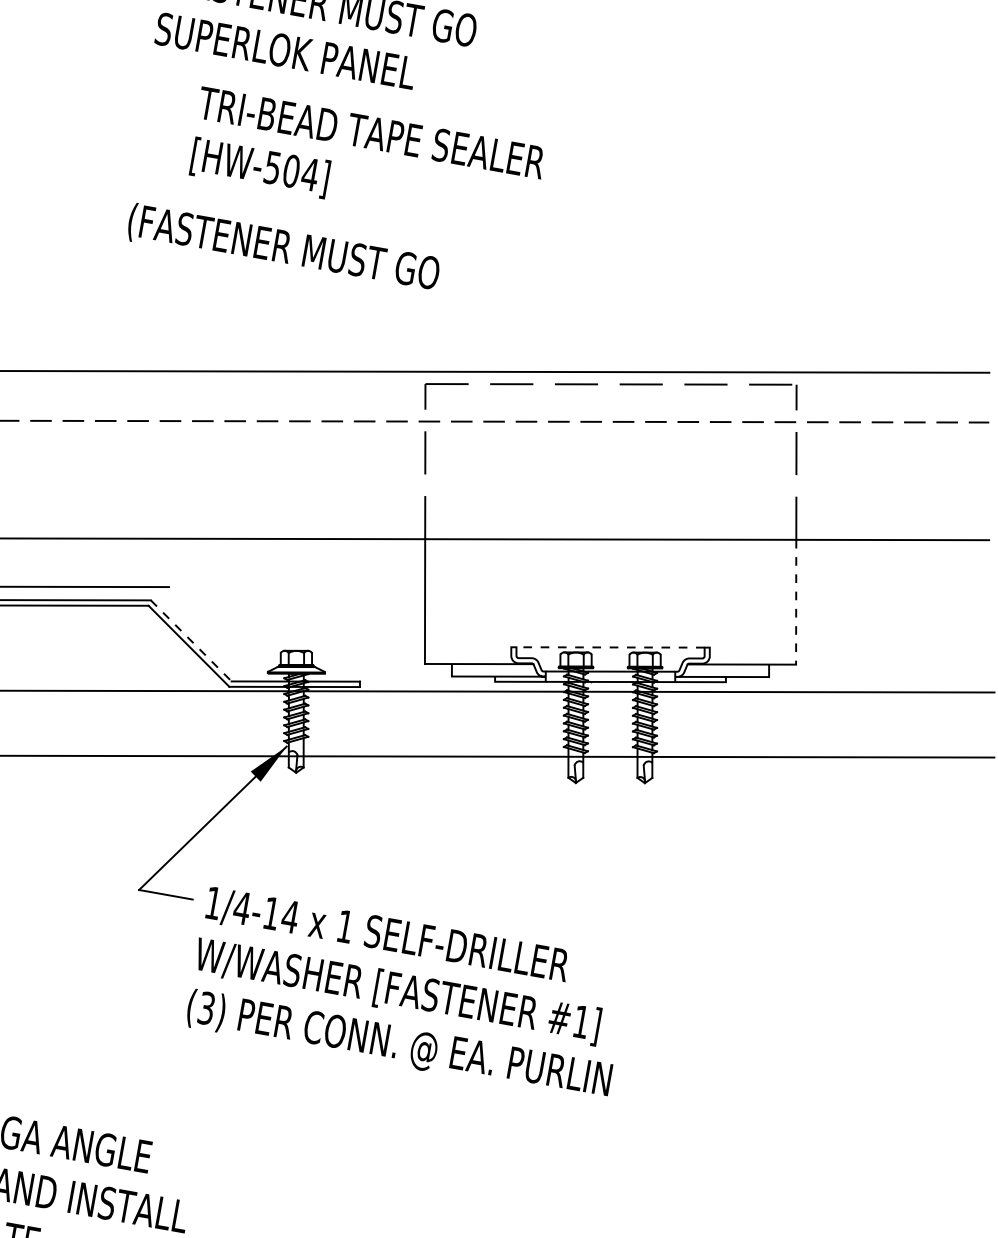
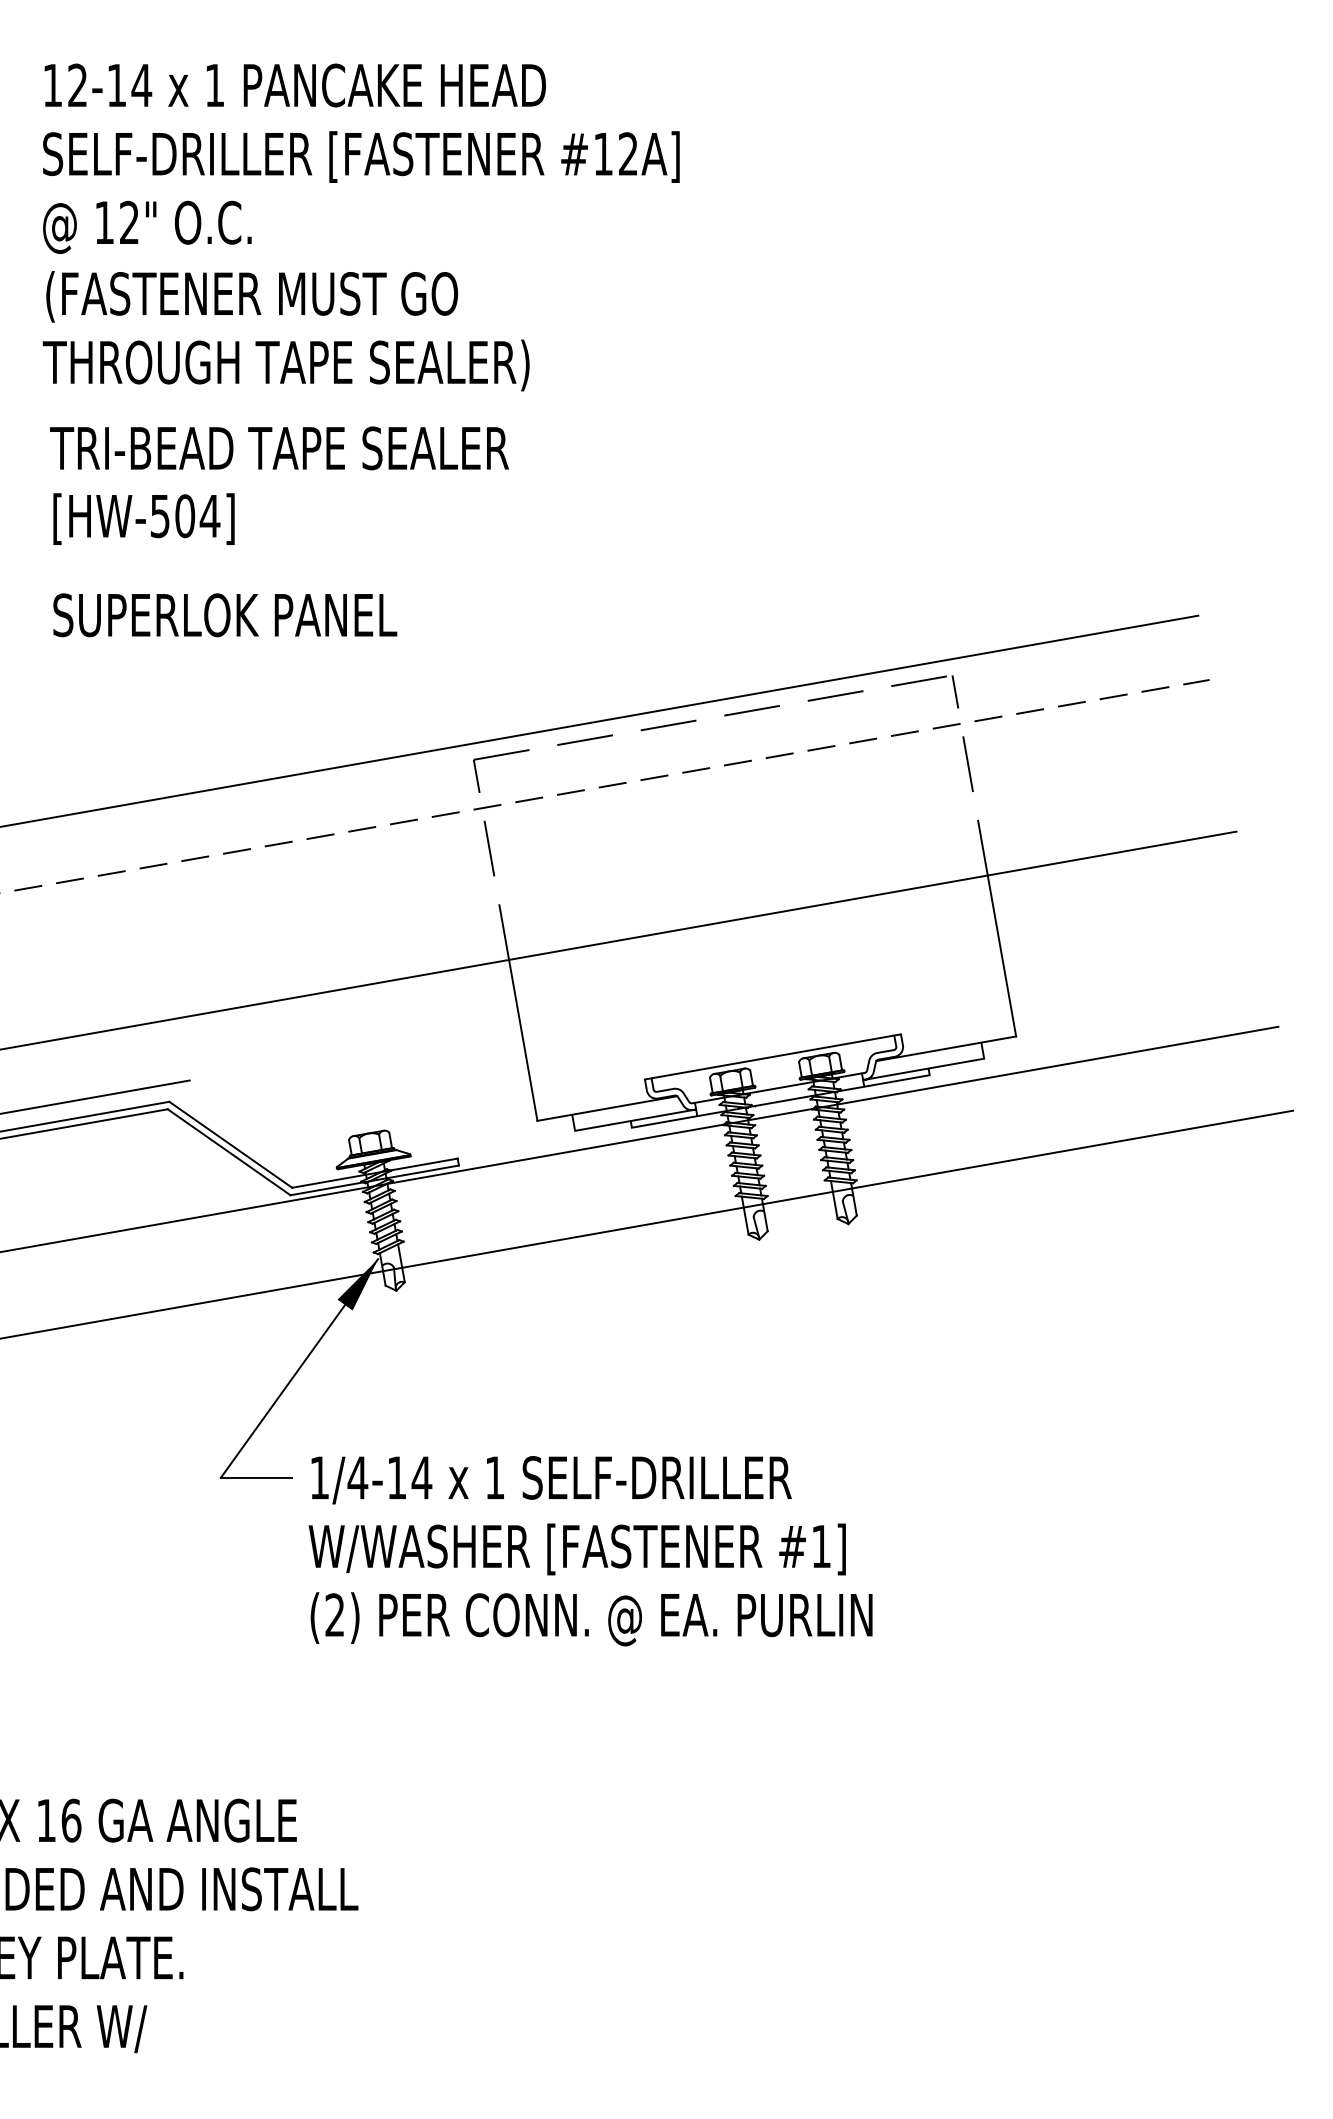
text: (336, 62) -> (285, 365), SUPERLOK PANEL -> THROUGH TAPE SEALER)
text: (366, 160) -> (279, 485), moved
text: (283, 249) -> (259, 618), (FASTENER MUST GO -> SUPERLOK PANEL
line: (795, 602) -> (1001, 956), dashed -> solid
line: (191, 640) -> (230, 1144), dashed -> solid
line: (610, 647) -> (772, 1057), dashed -> solid
text: (206, 1008) -> (334, 1615), (3) -> (2)

